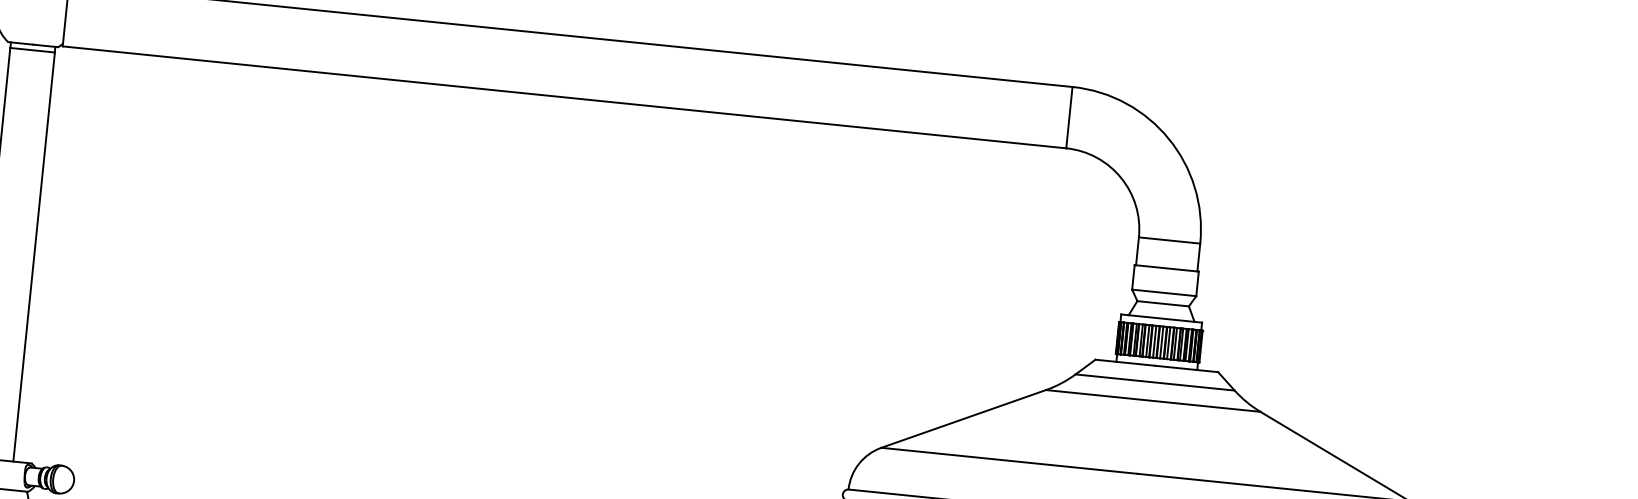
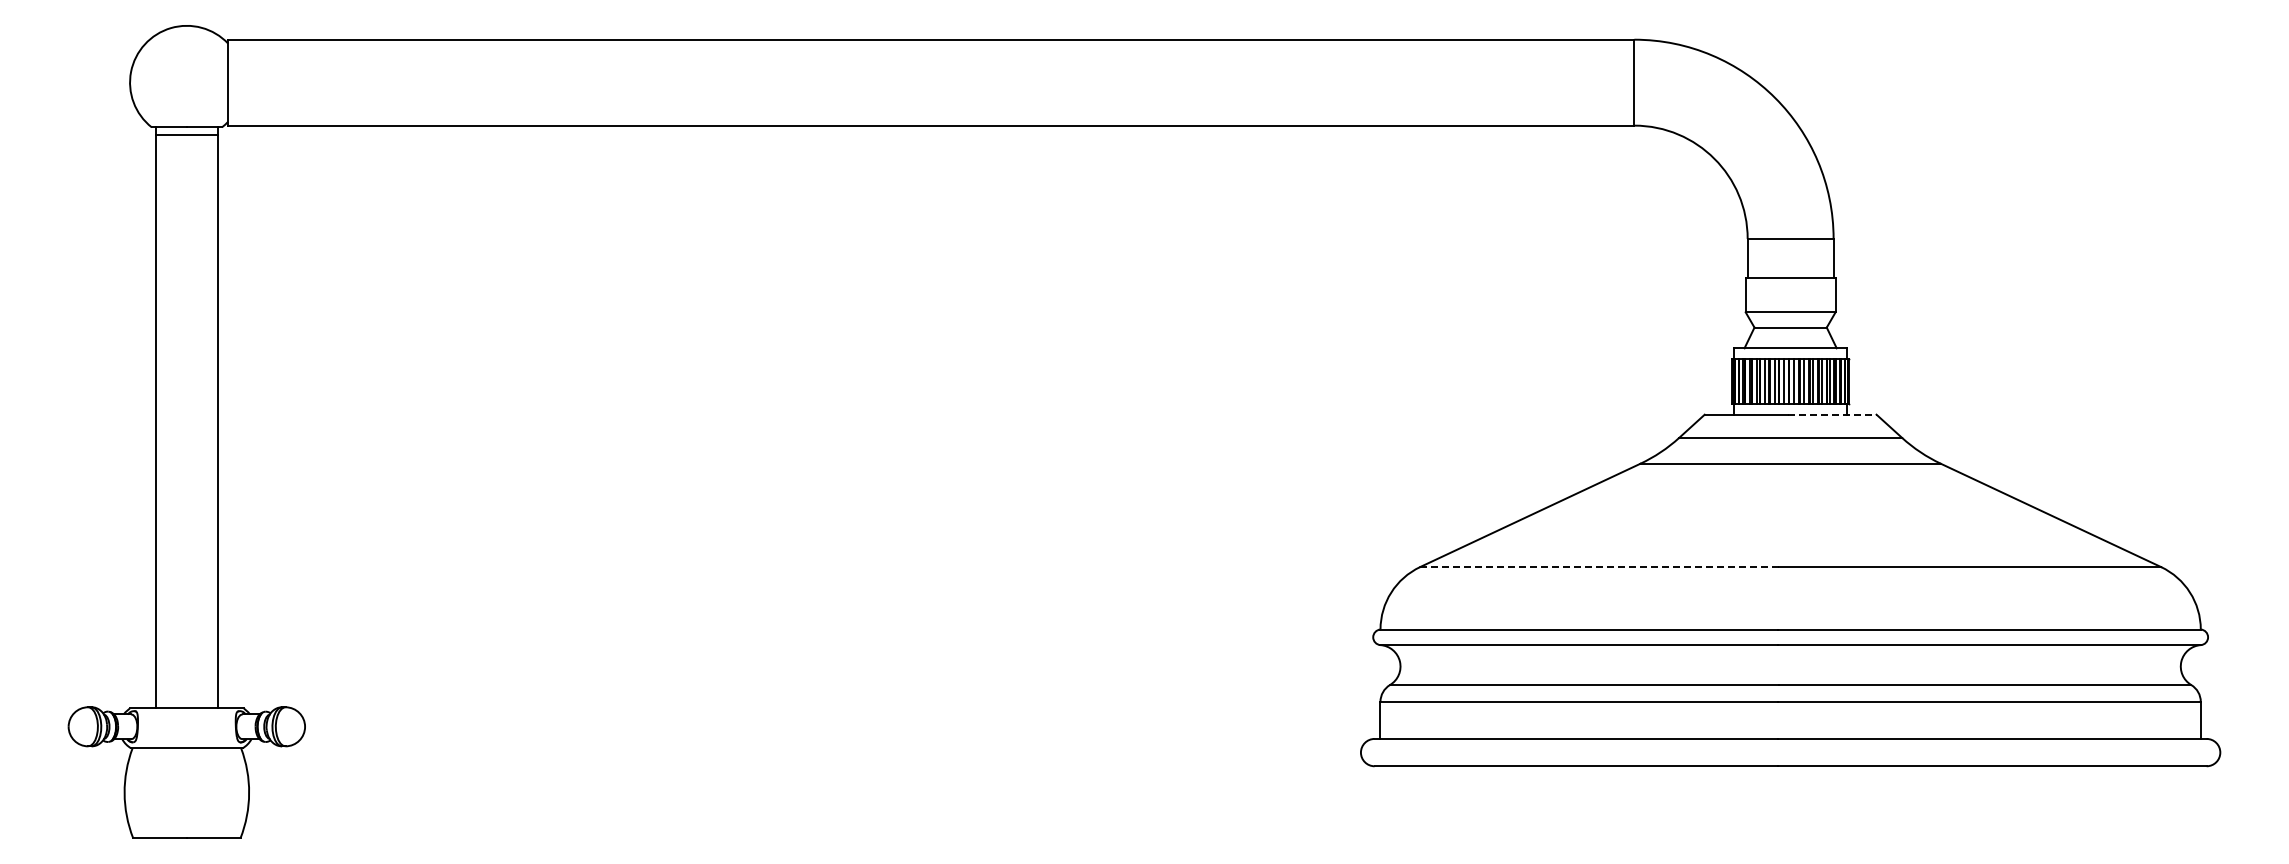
line: (1186, 368) -> (1832, 414), solid -> dashed
line: (1009, 461) -> (1599, 567), solid -> dashed

